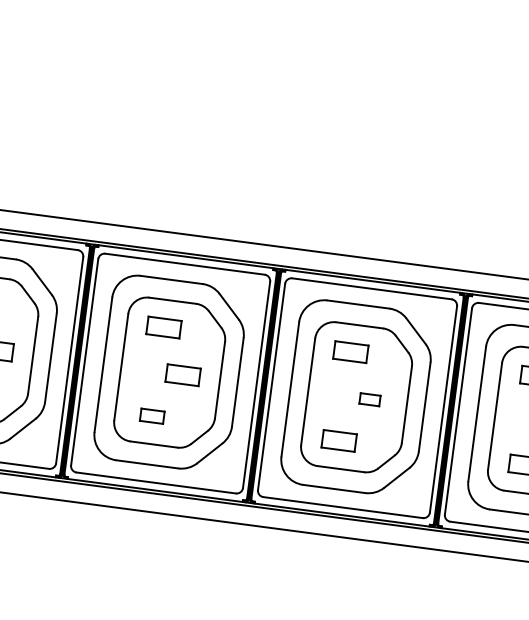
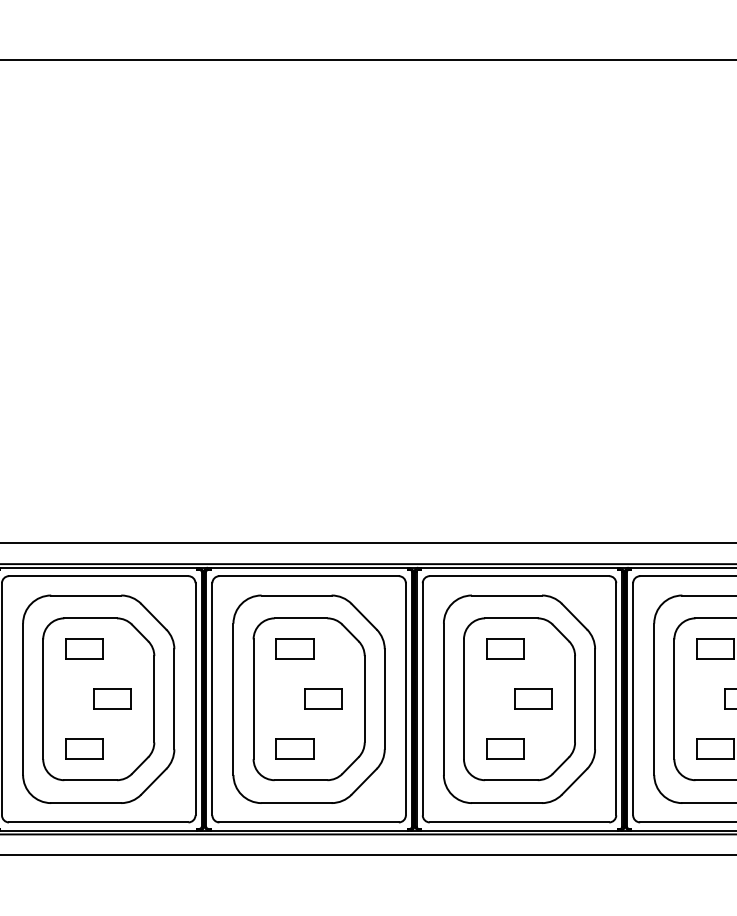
part: (370, 399) -> (533, 698), size x1.67
part: (151, 415) -> (294, 748), size x1.43

